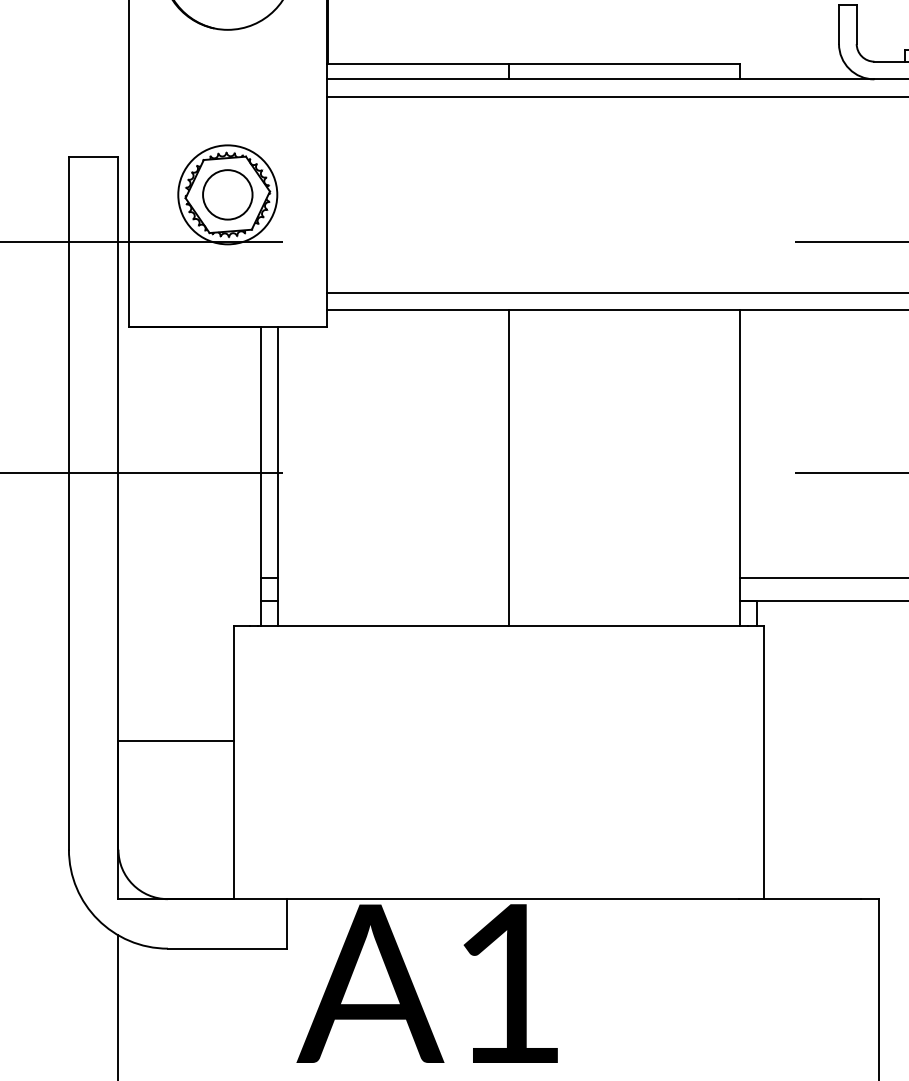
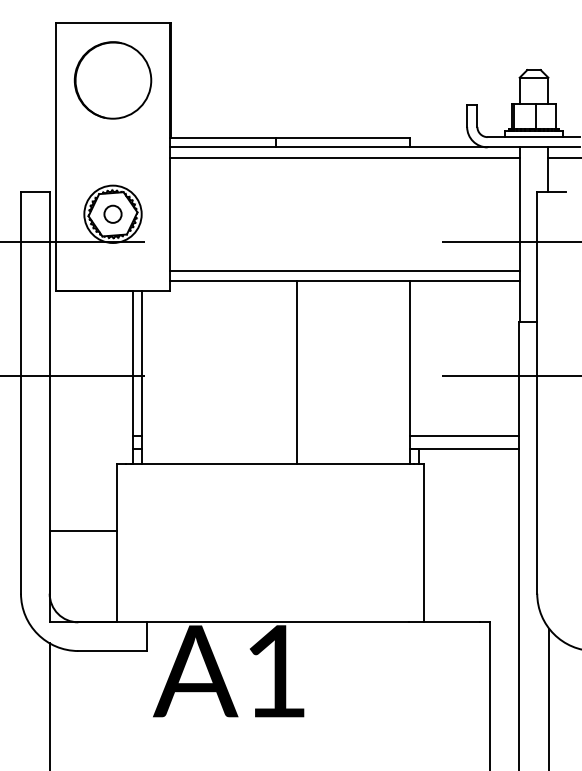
circle: (226, 193) -> (112, 213), size x0.6
line: (508, 467) -> (296, 372), moved

